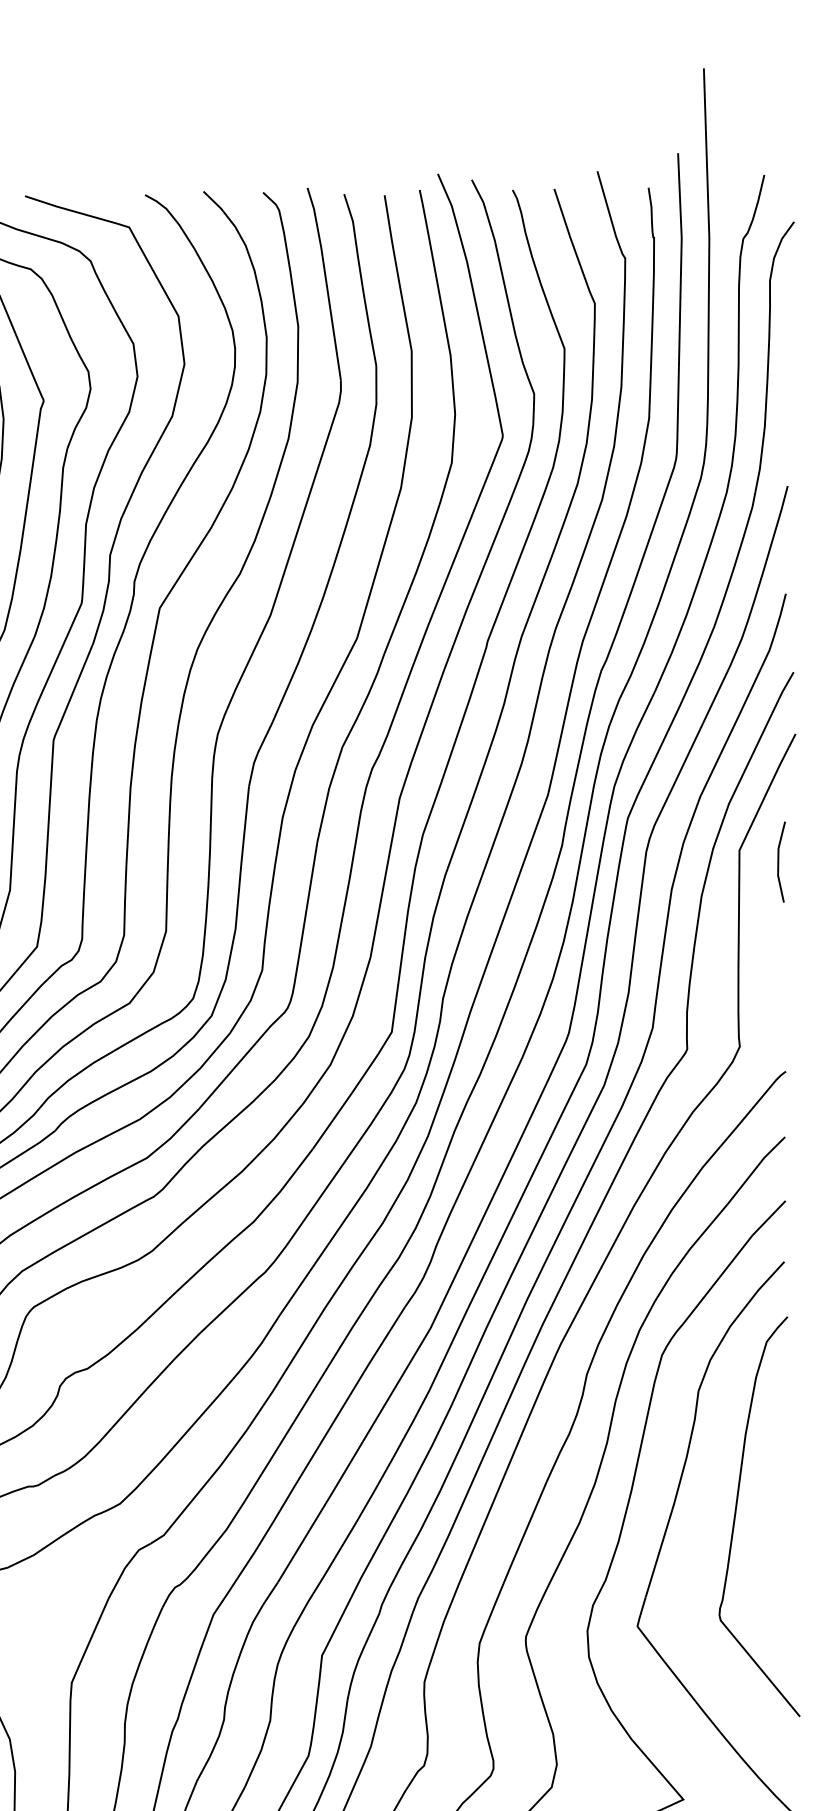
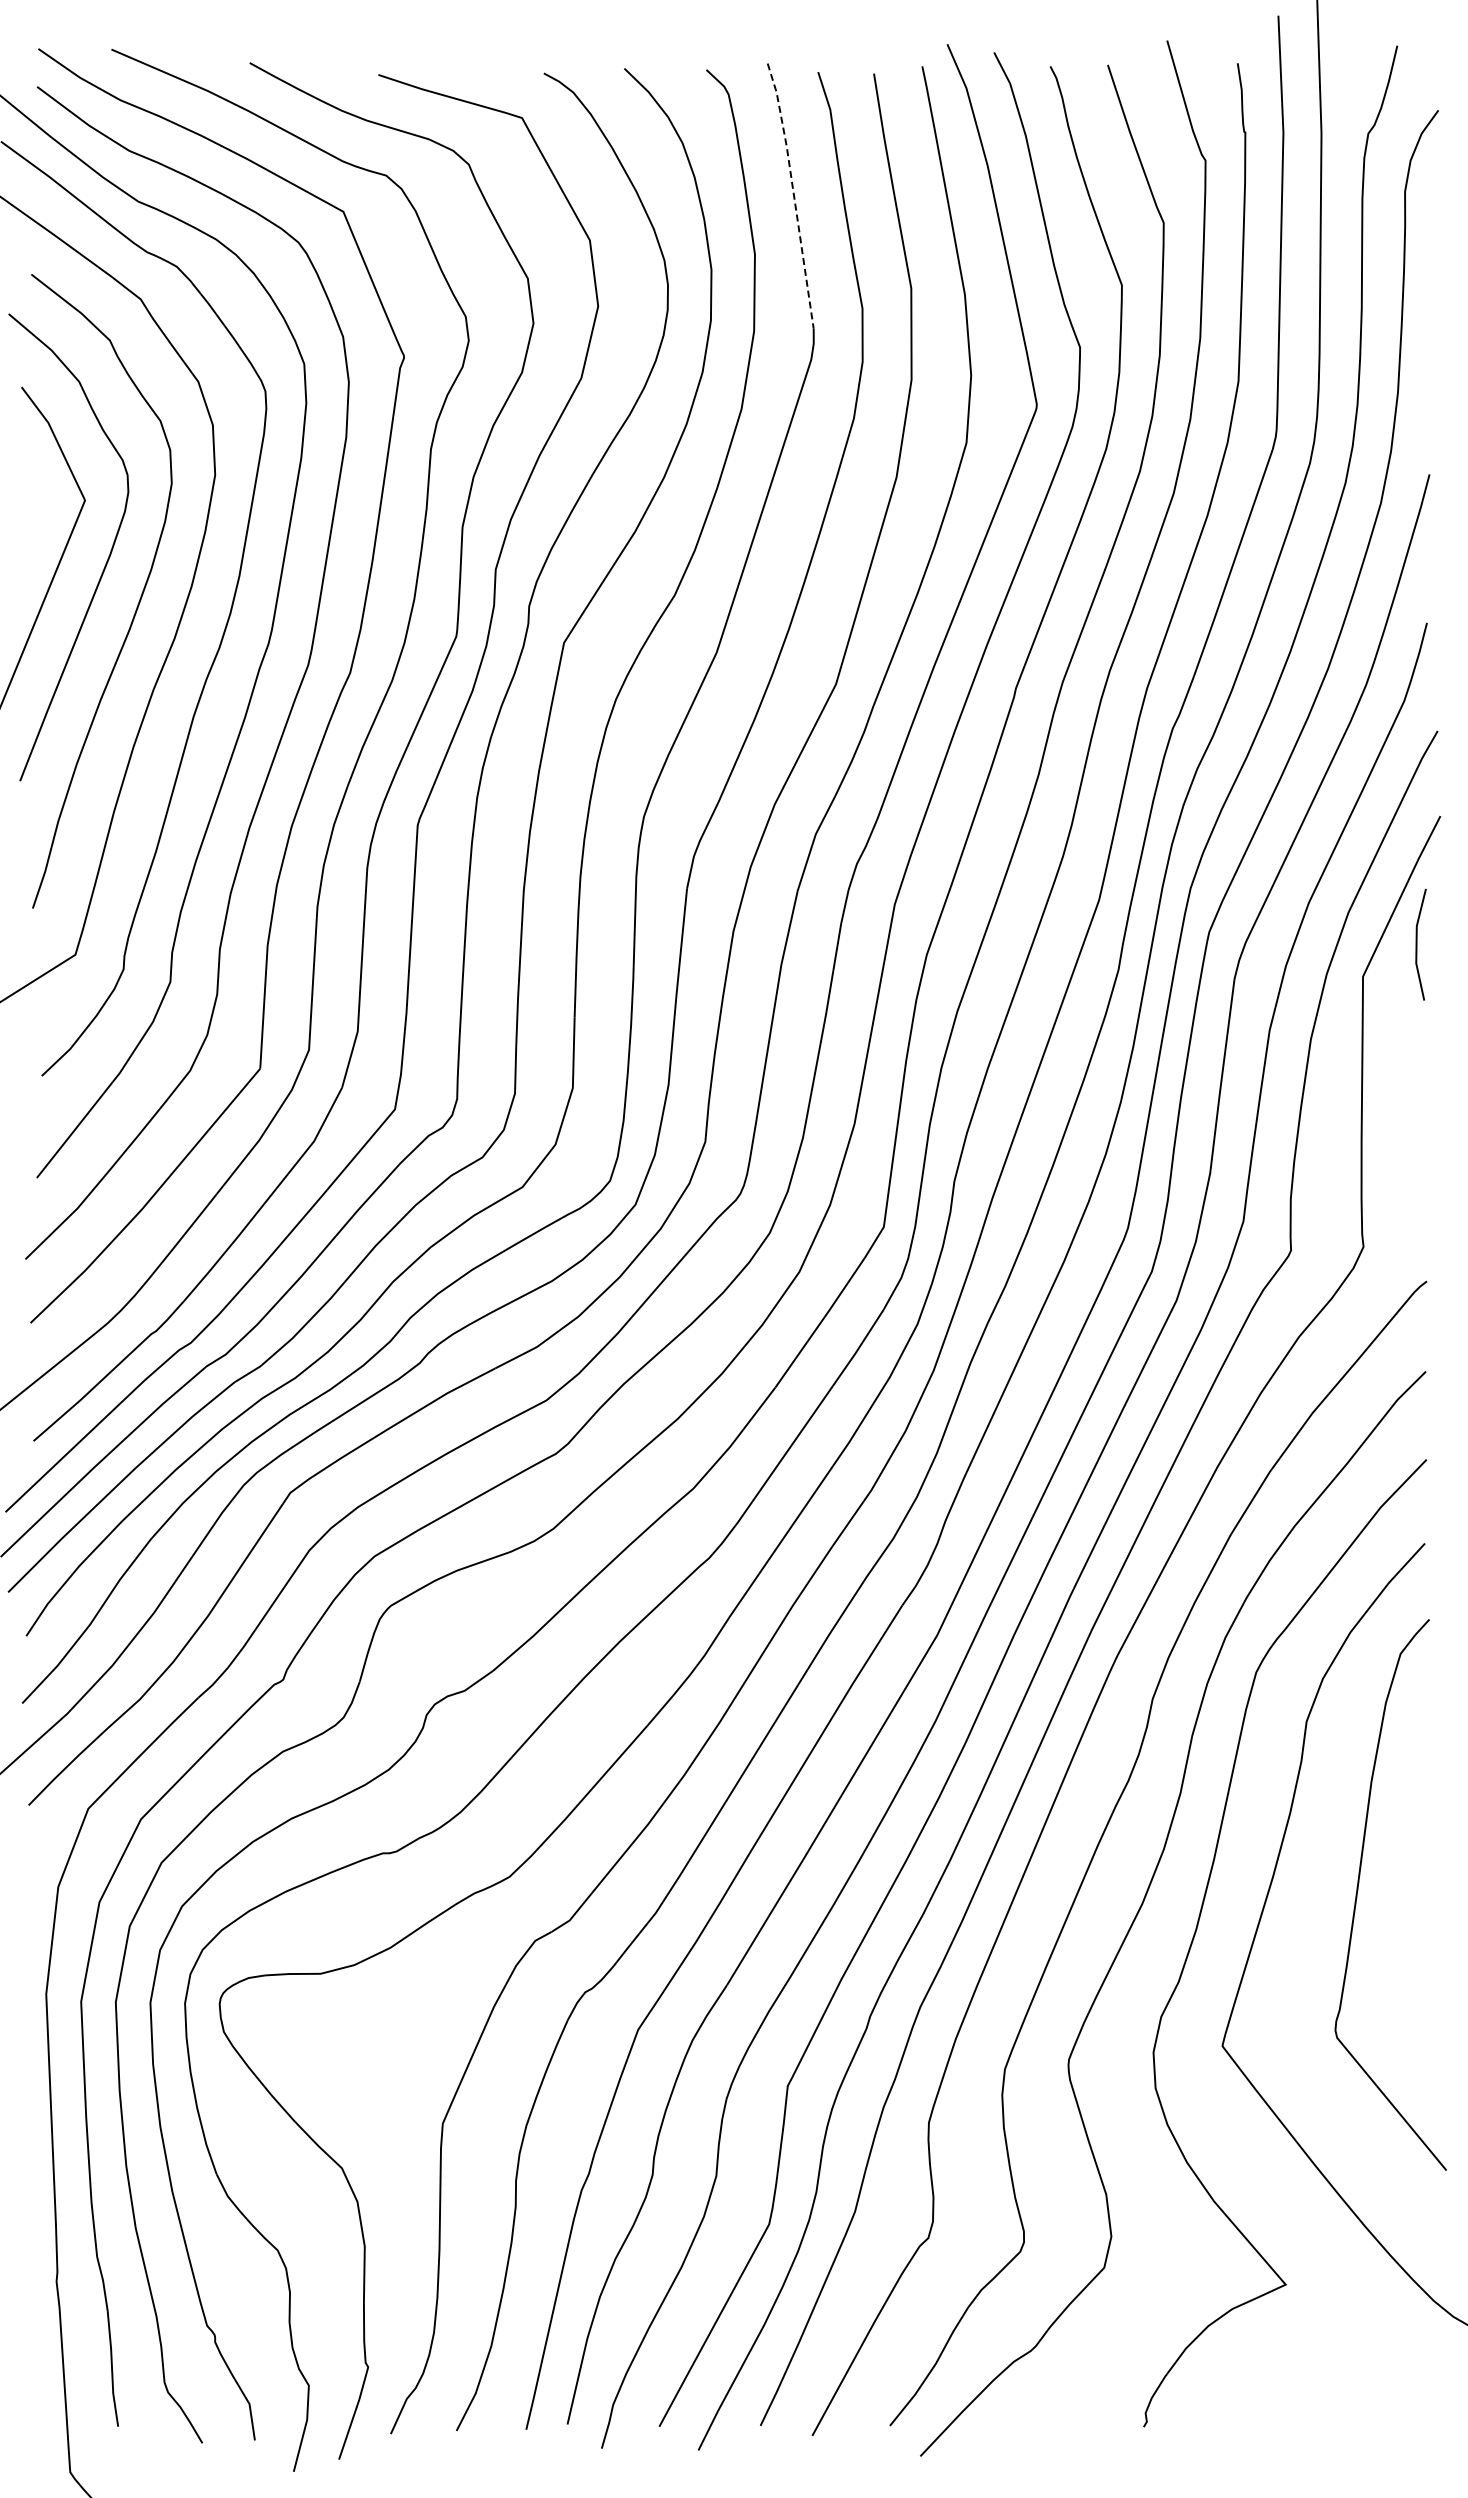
line: (326, 282) -> (793, 194), solid -> dashed
line: (779, 861) -> (1417, 944), moved

